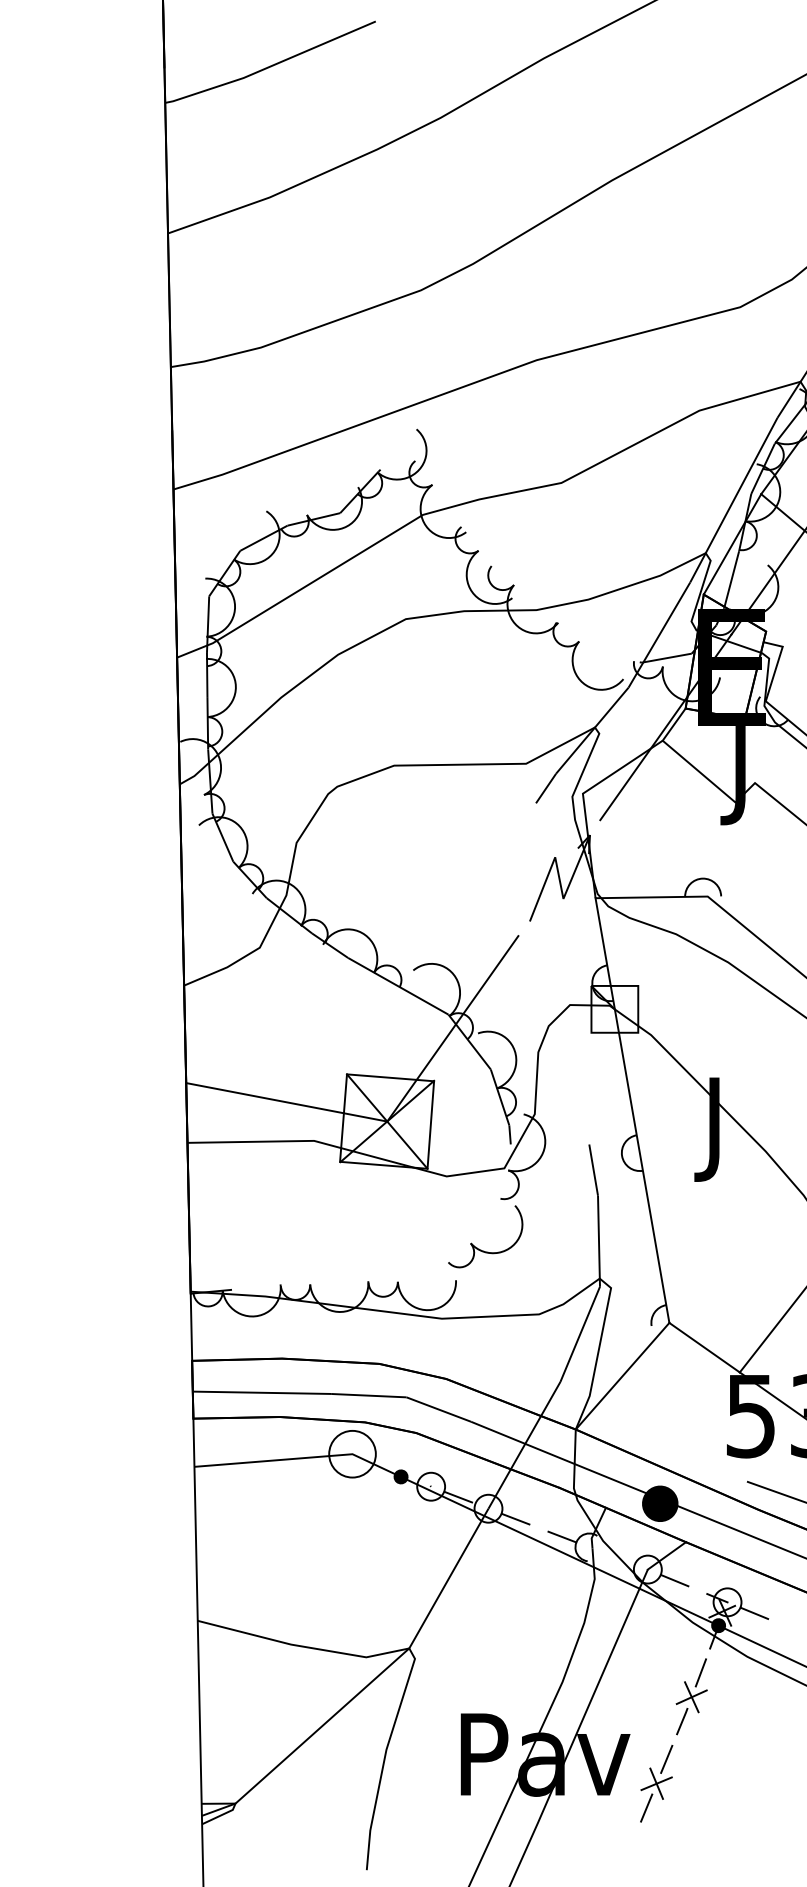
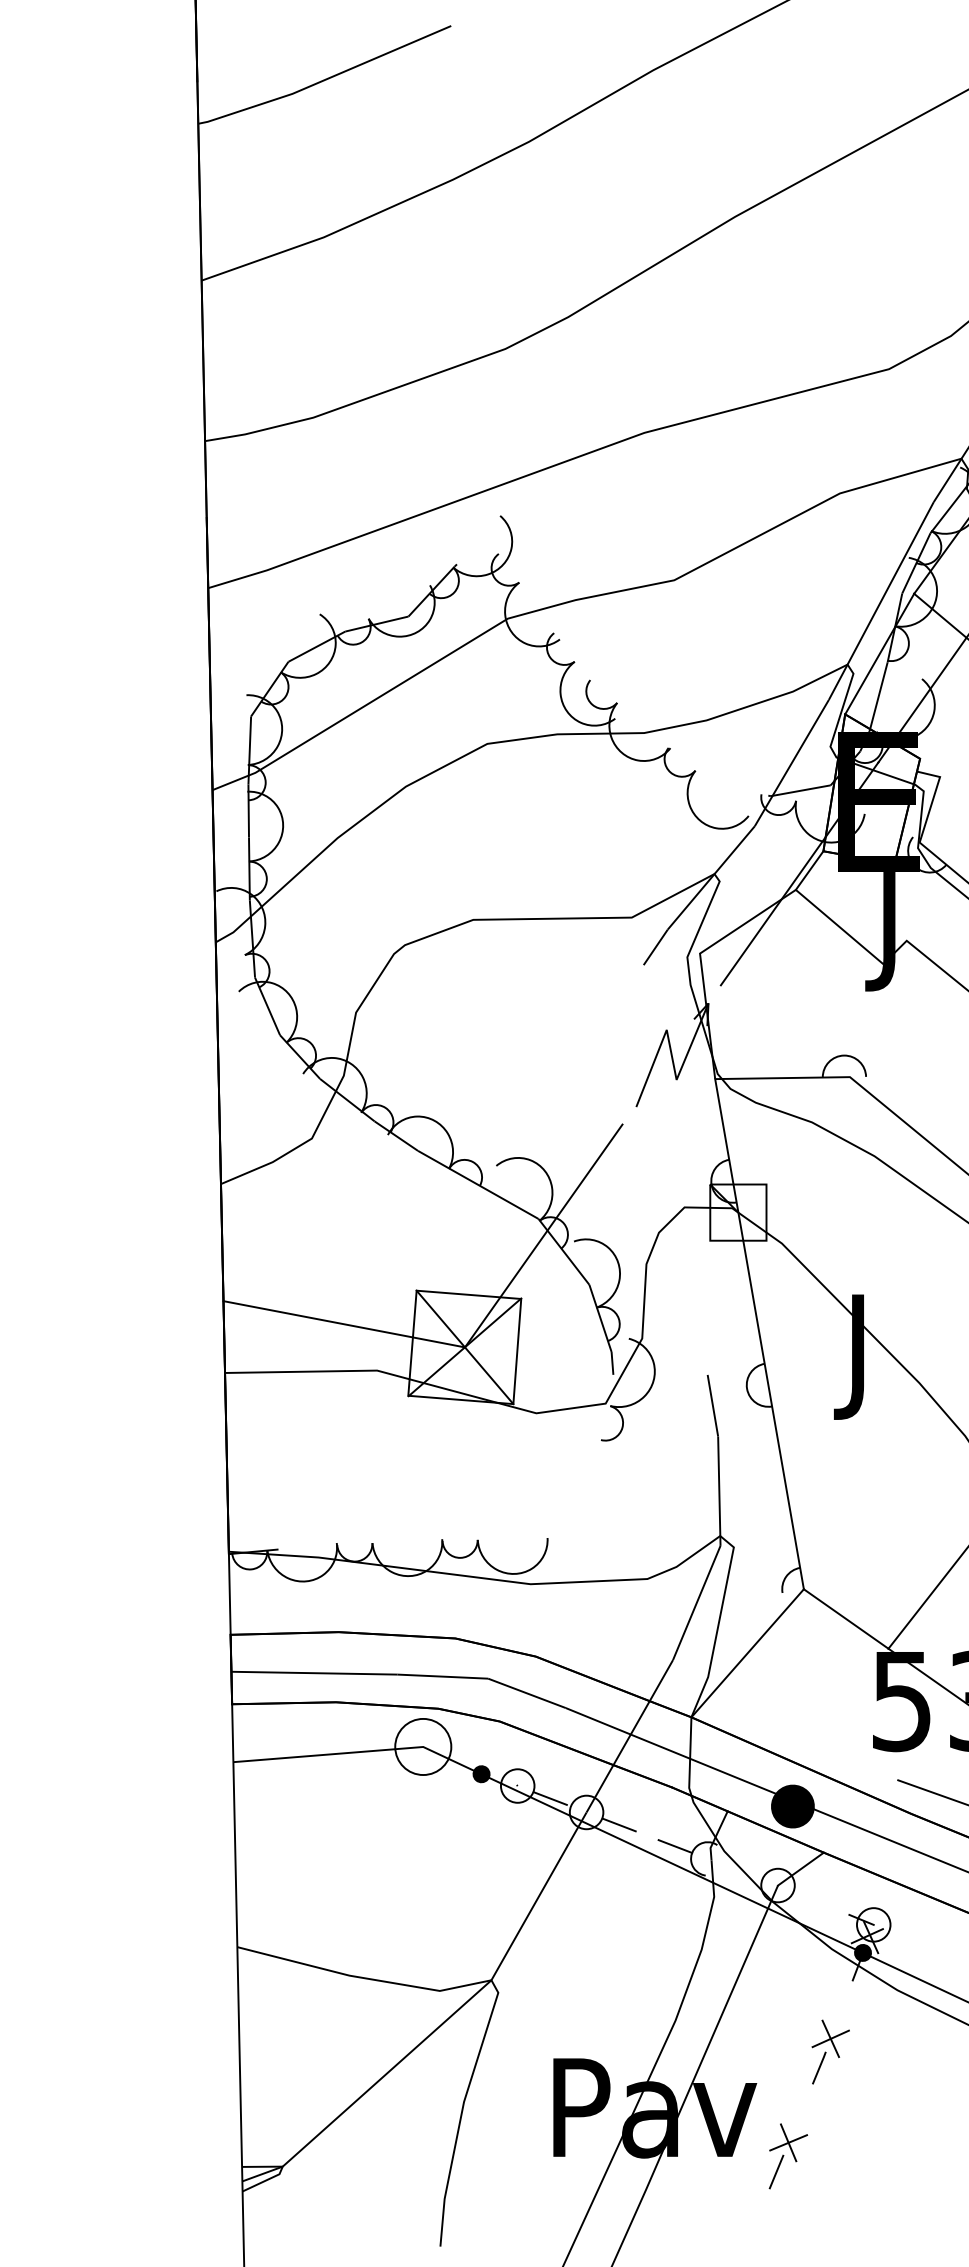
part: (480, 1249) -> (576, 1500), removed
line: (674, 1580) -> (810, 1898), removed
line: (753, 1612) -> (905, 1937), removed
line: (700, 1672) -> (841, 2009), removed
line: (666, 1759) -> (800, 2113), removed

